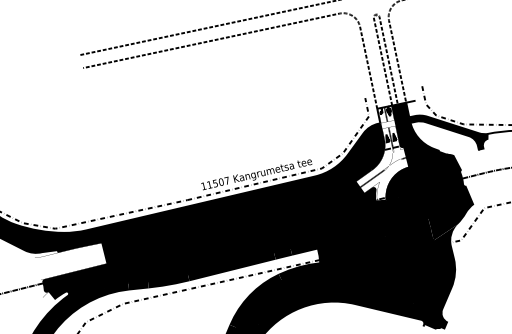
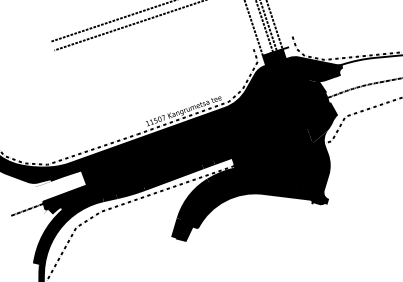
fill: (444, 138) -> (312, 71), added
fill: (384, 153) -> (271, 86), added

